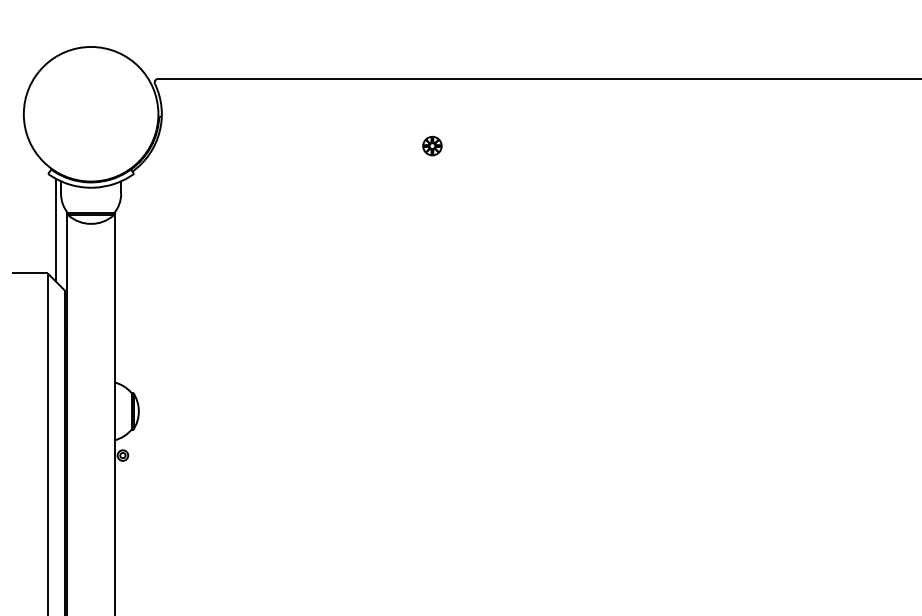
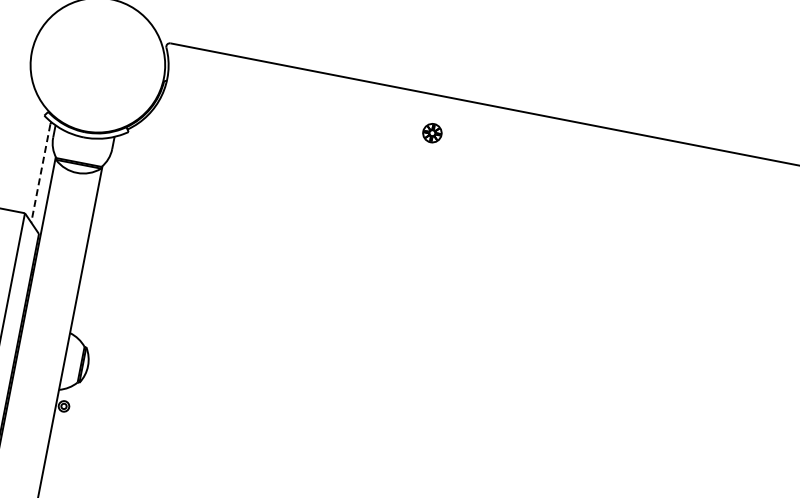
part: (432, 145) -> (432, 132), moved
line: (55, 231) -> (40, 173), solid -> dashed

